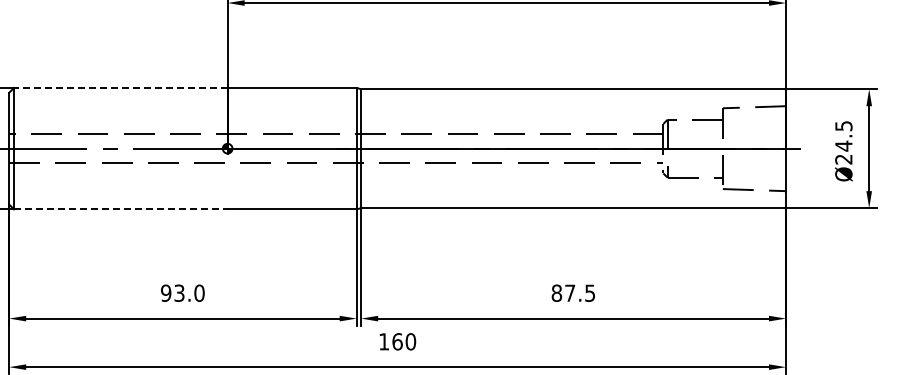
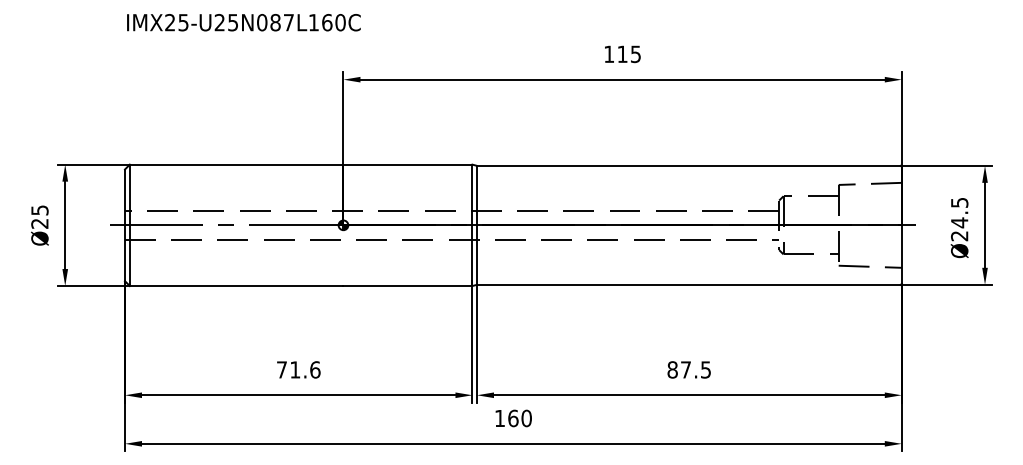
line: (120, 87) -> (236, 164), dashed -> solid
line: (120, 209) -> (236, 286), dashed -> solid
text: (182, 292) -> (298, 369), 93.0 -> 71.6

